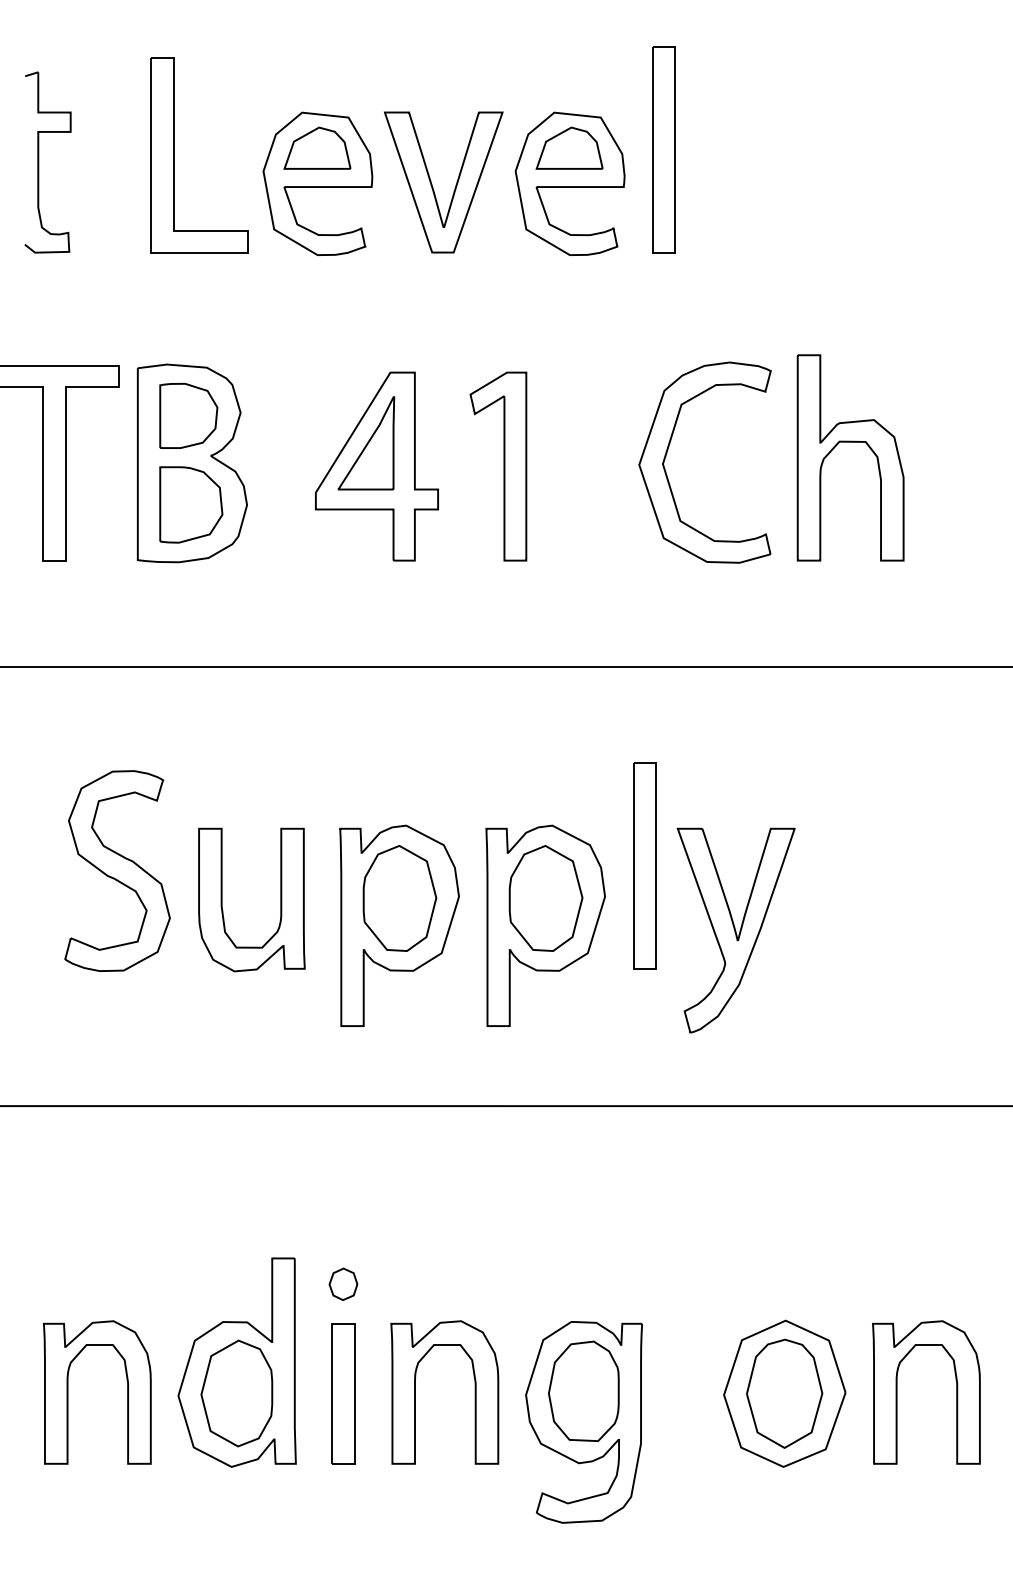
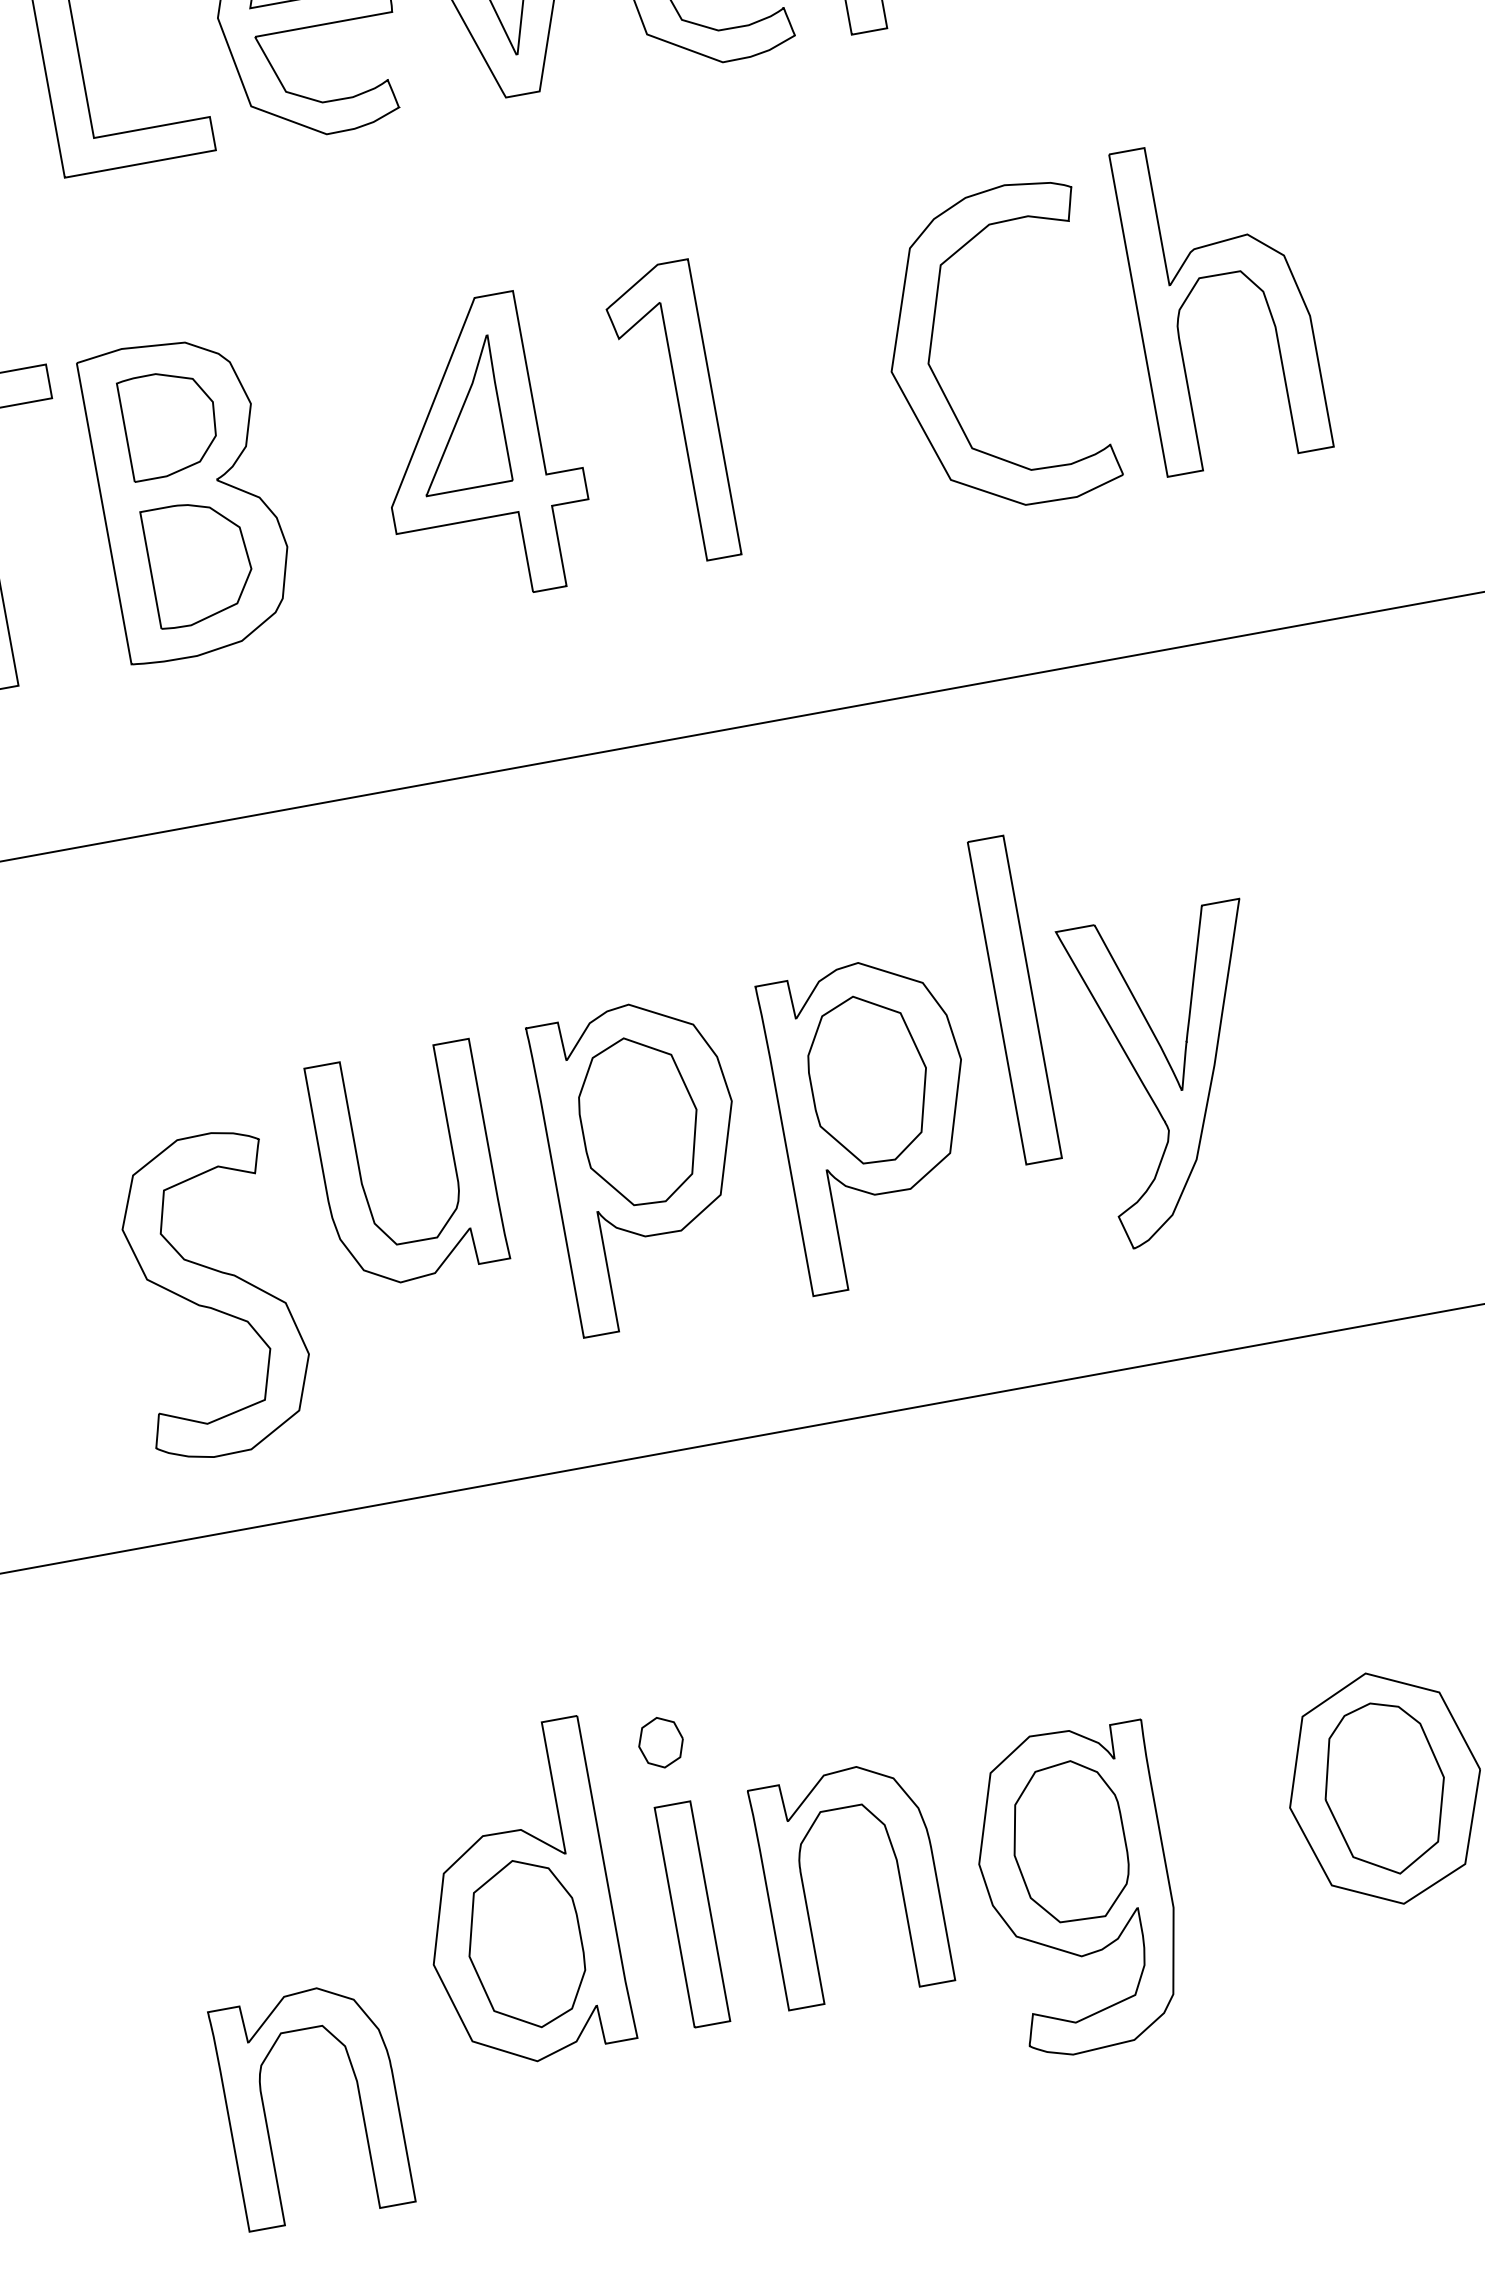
part: (117, 870) -> (212, 1294), moved
part: (68, 1392) -> (266, 2113), moved

